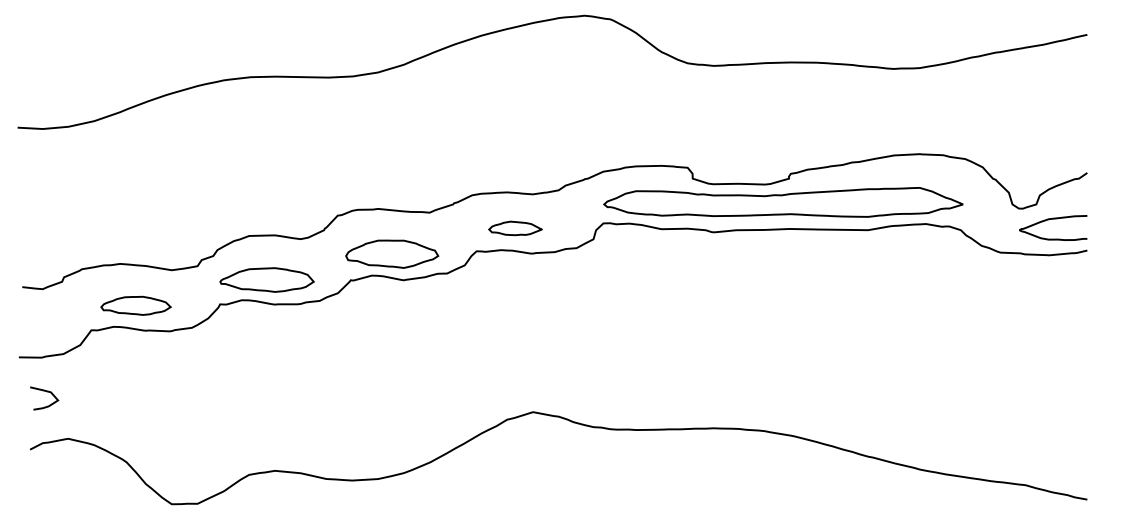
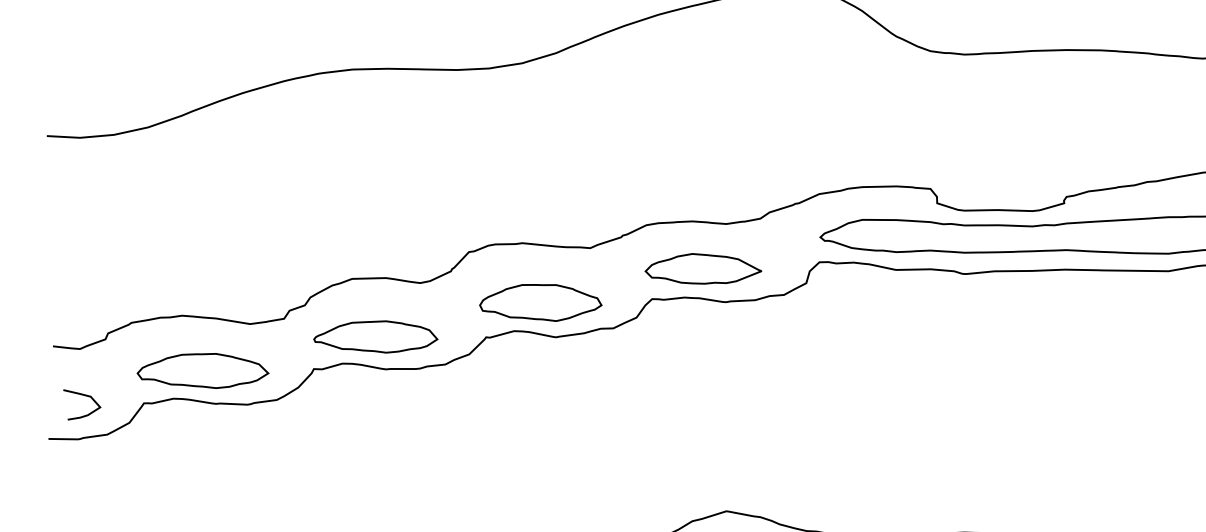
part: (515, 228) -> (703, 269), size x1.67
part: (135, 305) -> (202, 370), size x1.43
curve: (46, 392) -> (84, 396), moved

